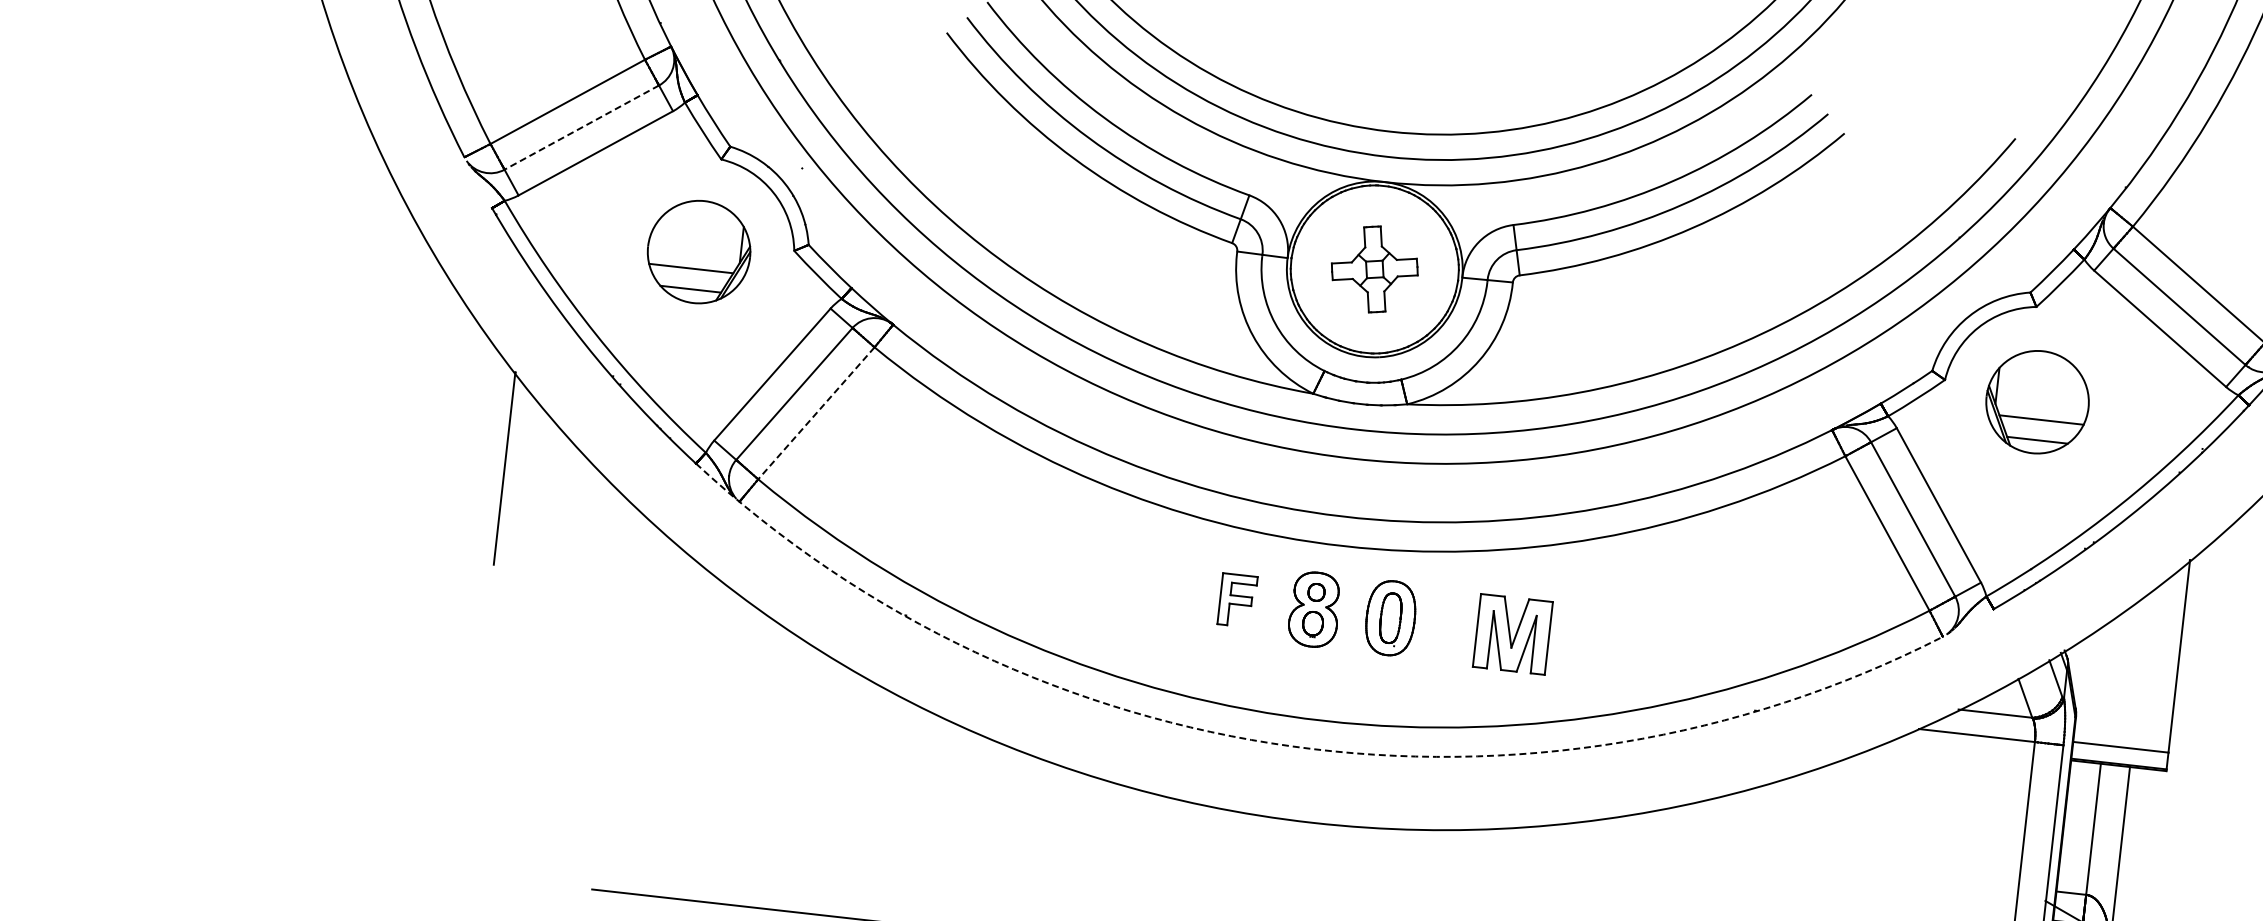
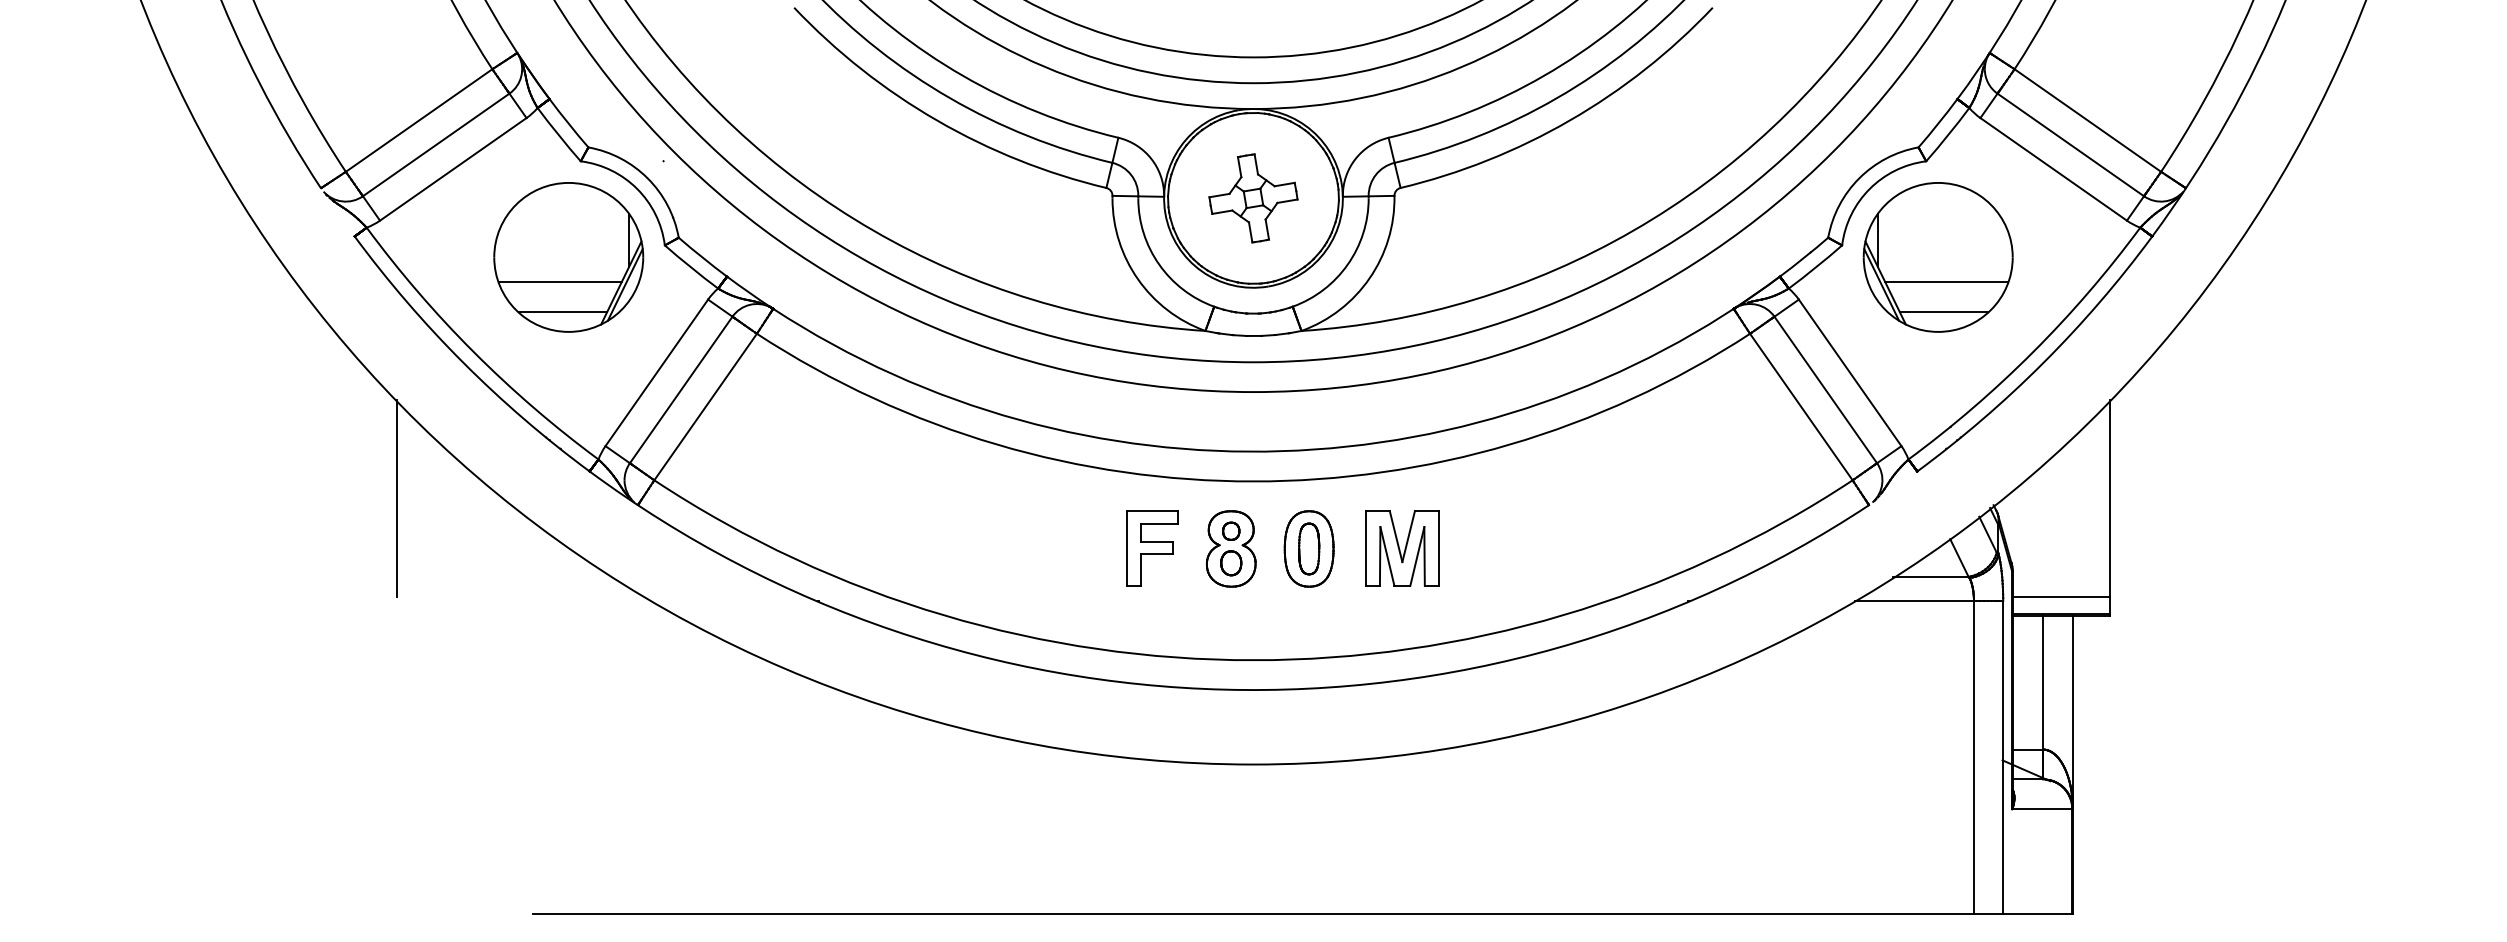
line: (581, 128) -> (435, 145), dashed -> solid
part: (698, 252) -> (568, 257), size x1.43
part: (2036, 402) -> (1937, 257), size x1.43
line: (816, 413) -> (705, 407), dashed -> solid
part: (1237, 600) -> (1152, 548), size x1.43
part: (1513, 634) -> (1402, 548), moved
arc: (1292, 746) -> (1224, 689), dashed -> solid

